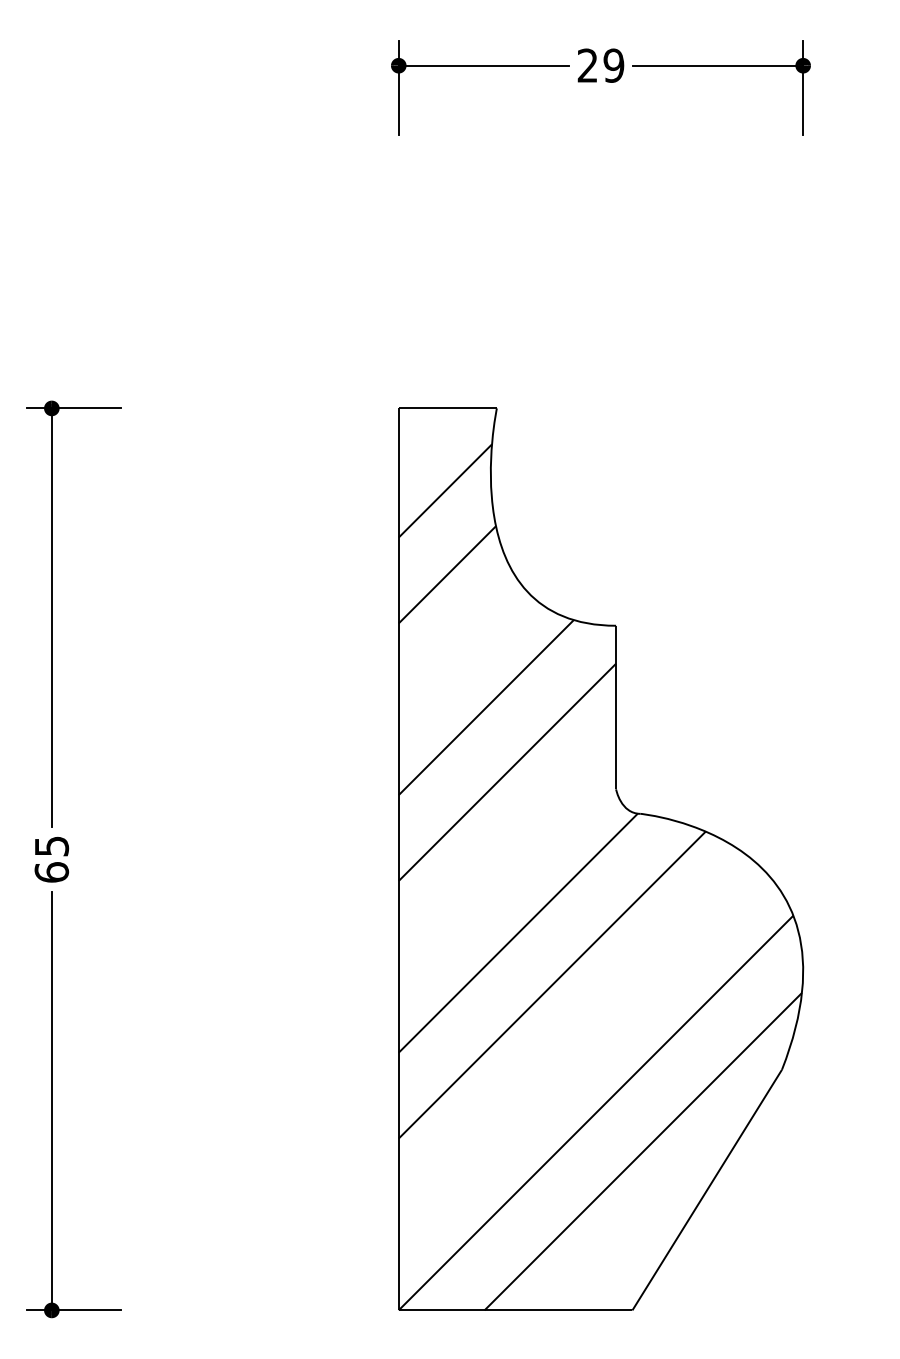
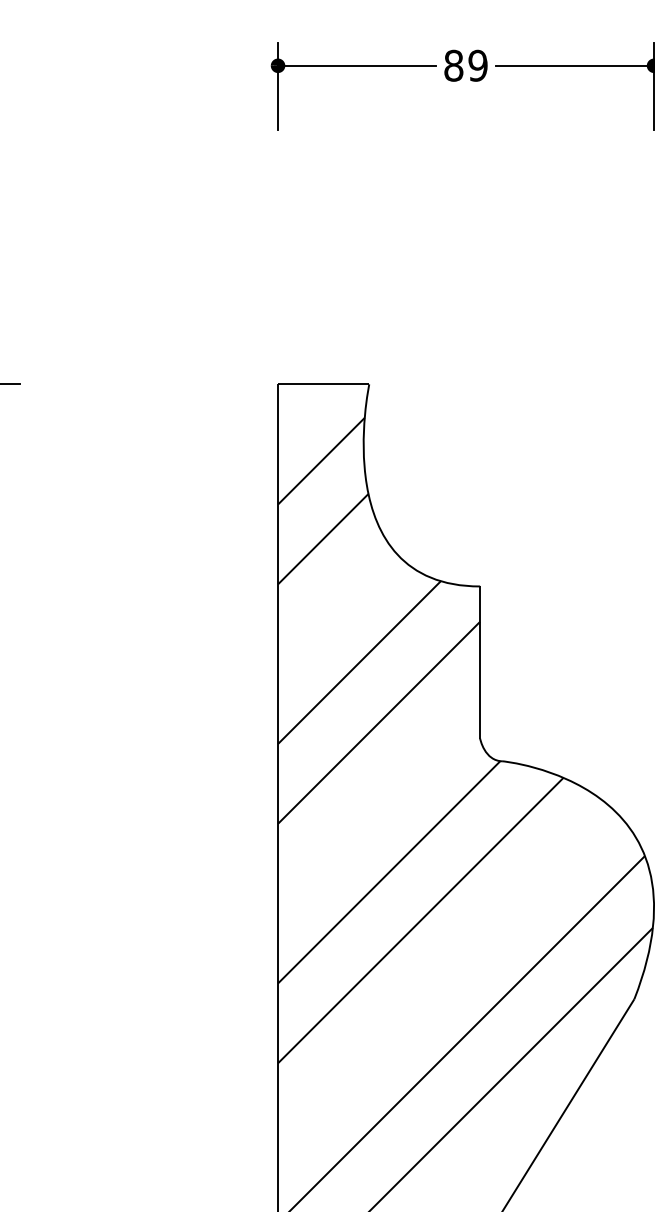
text: (587, 65) -> (453, 65), 29 -> 89

